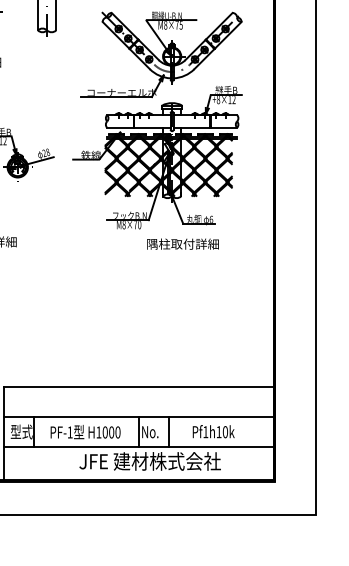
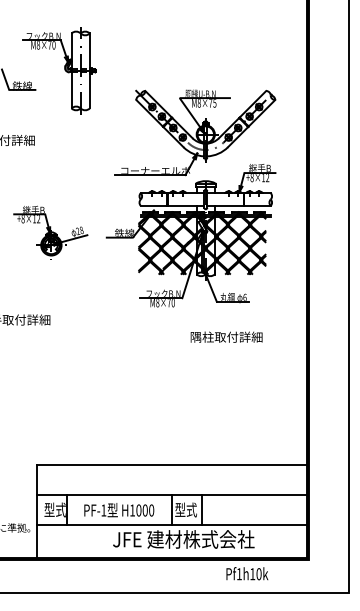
text: (182, 243) -> (226, 336), moved
text: (152, 431) -> (186, 509), No. -> 型式
text: (213, 431) -> (247, 573), moved

